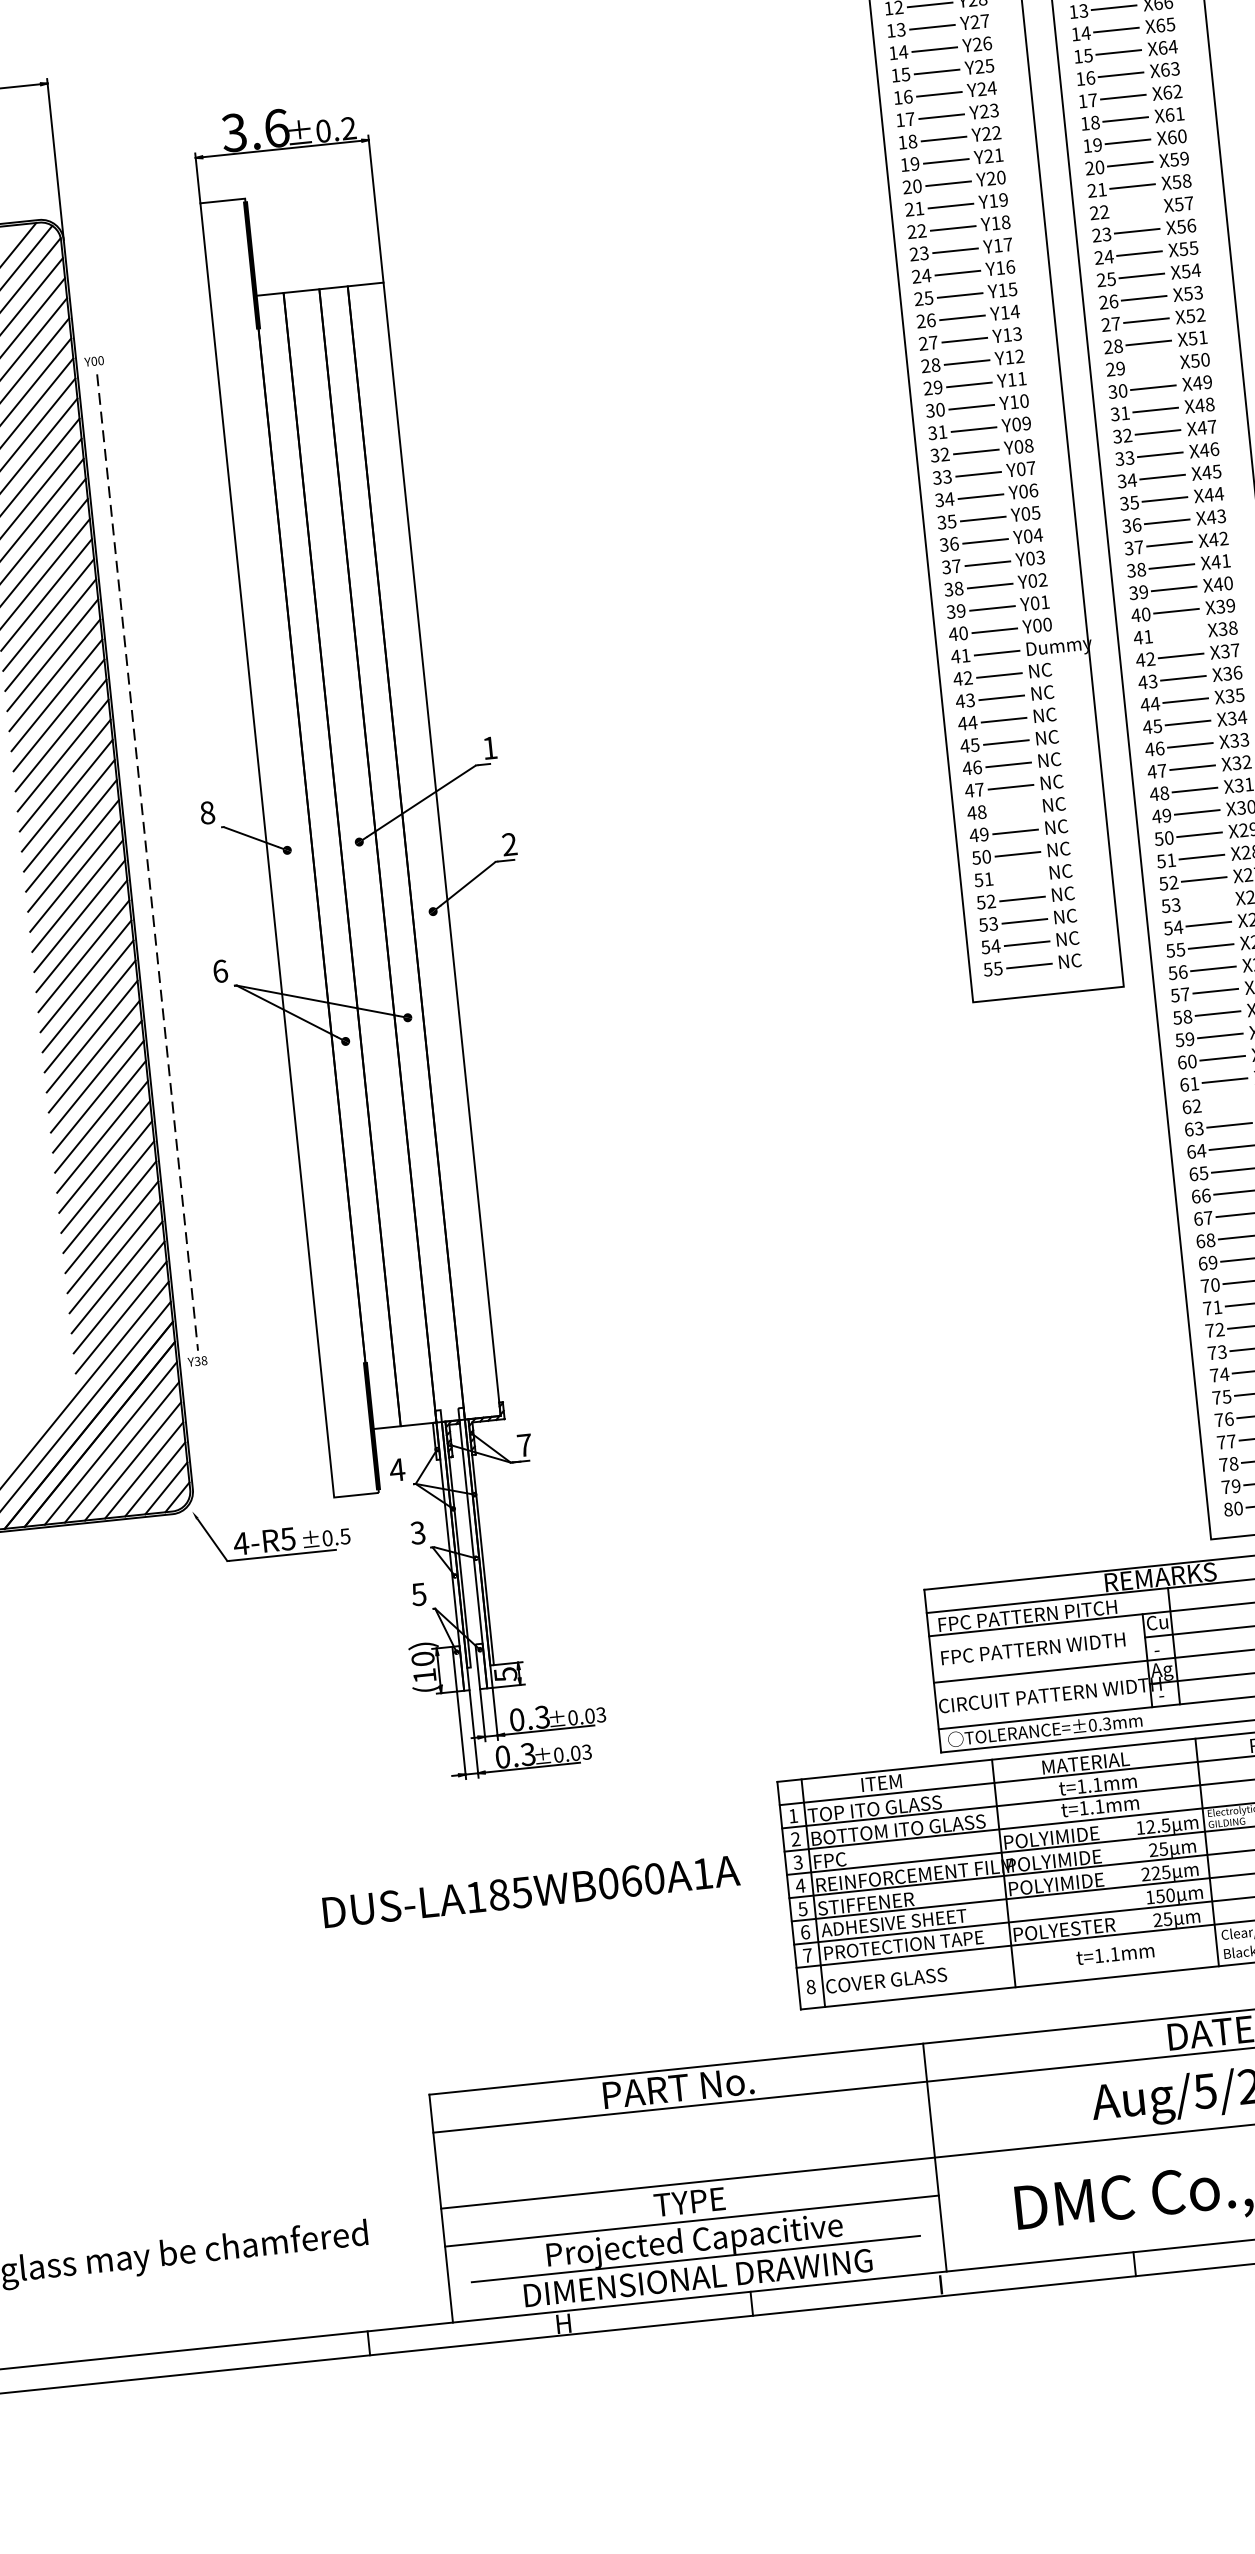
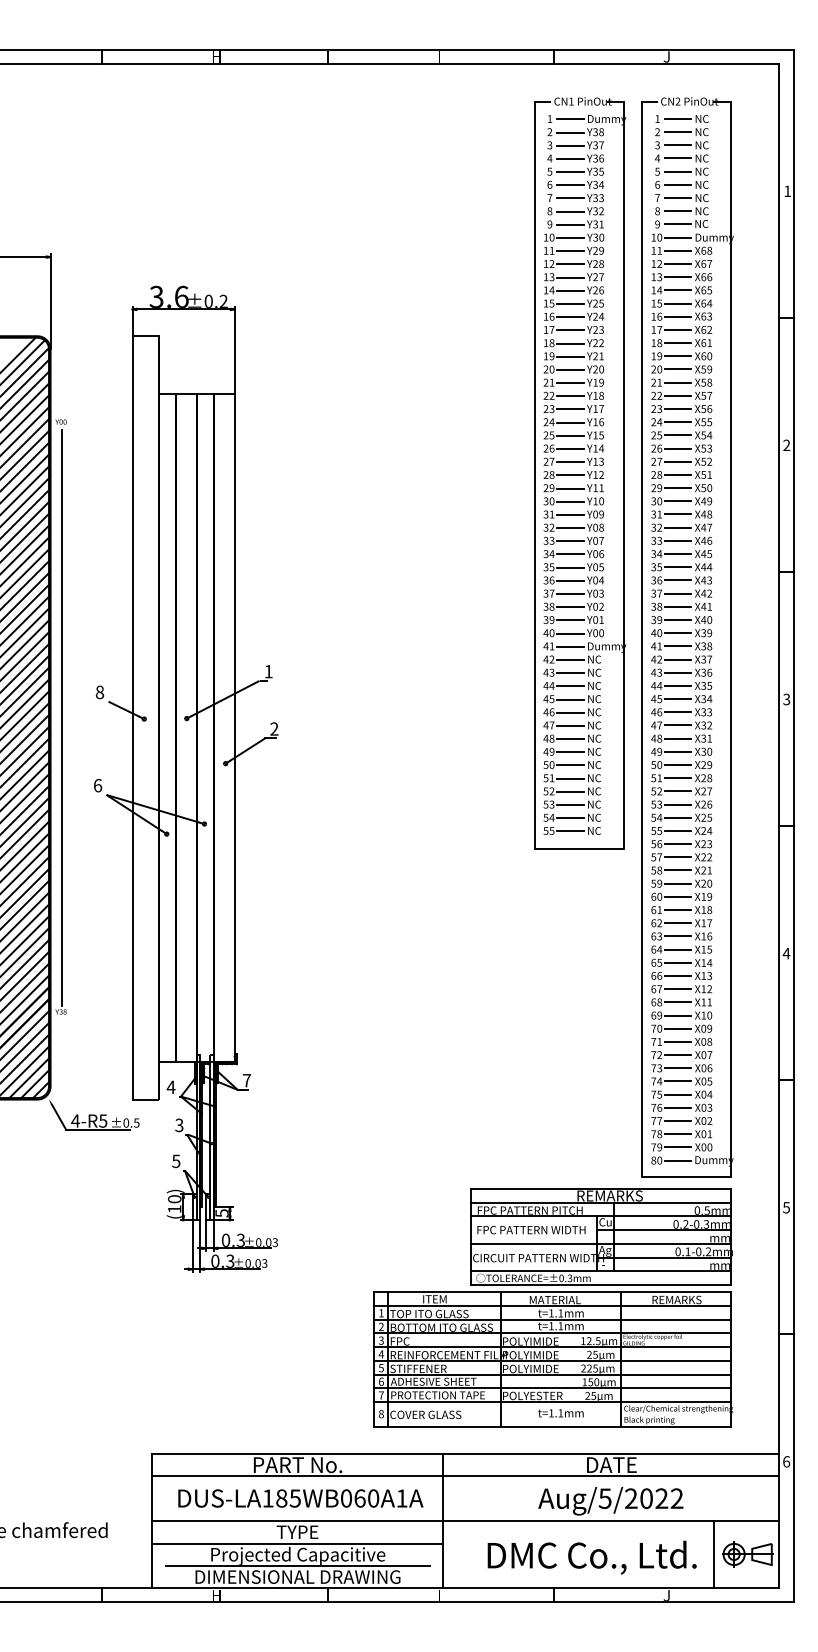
line: (1134, 208) -> (677, 395), added
line: (1150, 366) -> (677, 488), added
line: (1178, 633) -> (677, 646), added
line: (1013, 810) -> (570, 739), added
line: (146, 862) -> (61, 717), dashed -> solid
line: (1020, 876) -> (570, 778), added
line: (1206, 901) -> (677, 804), added
line: (1227, 1103) -> (677, 923), added
text: (530, 1891) -> (300, 1498), moved

